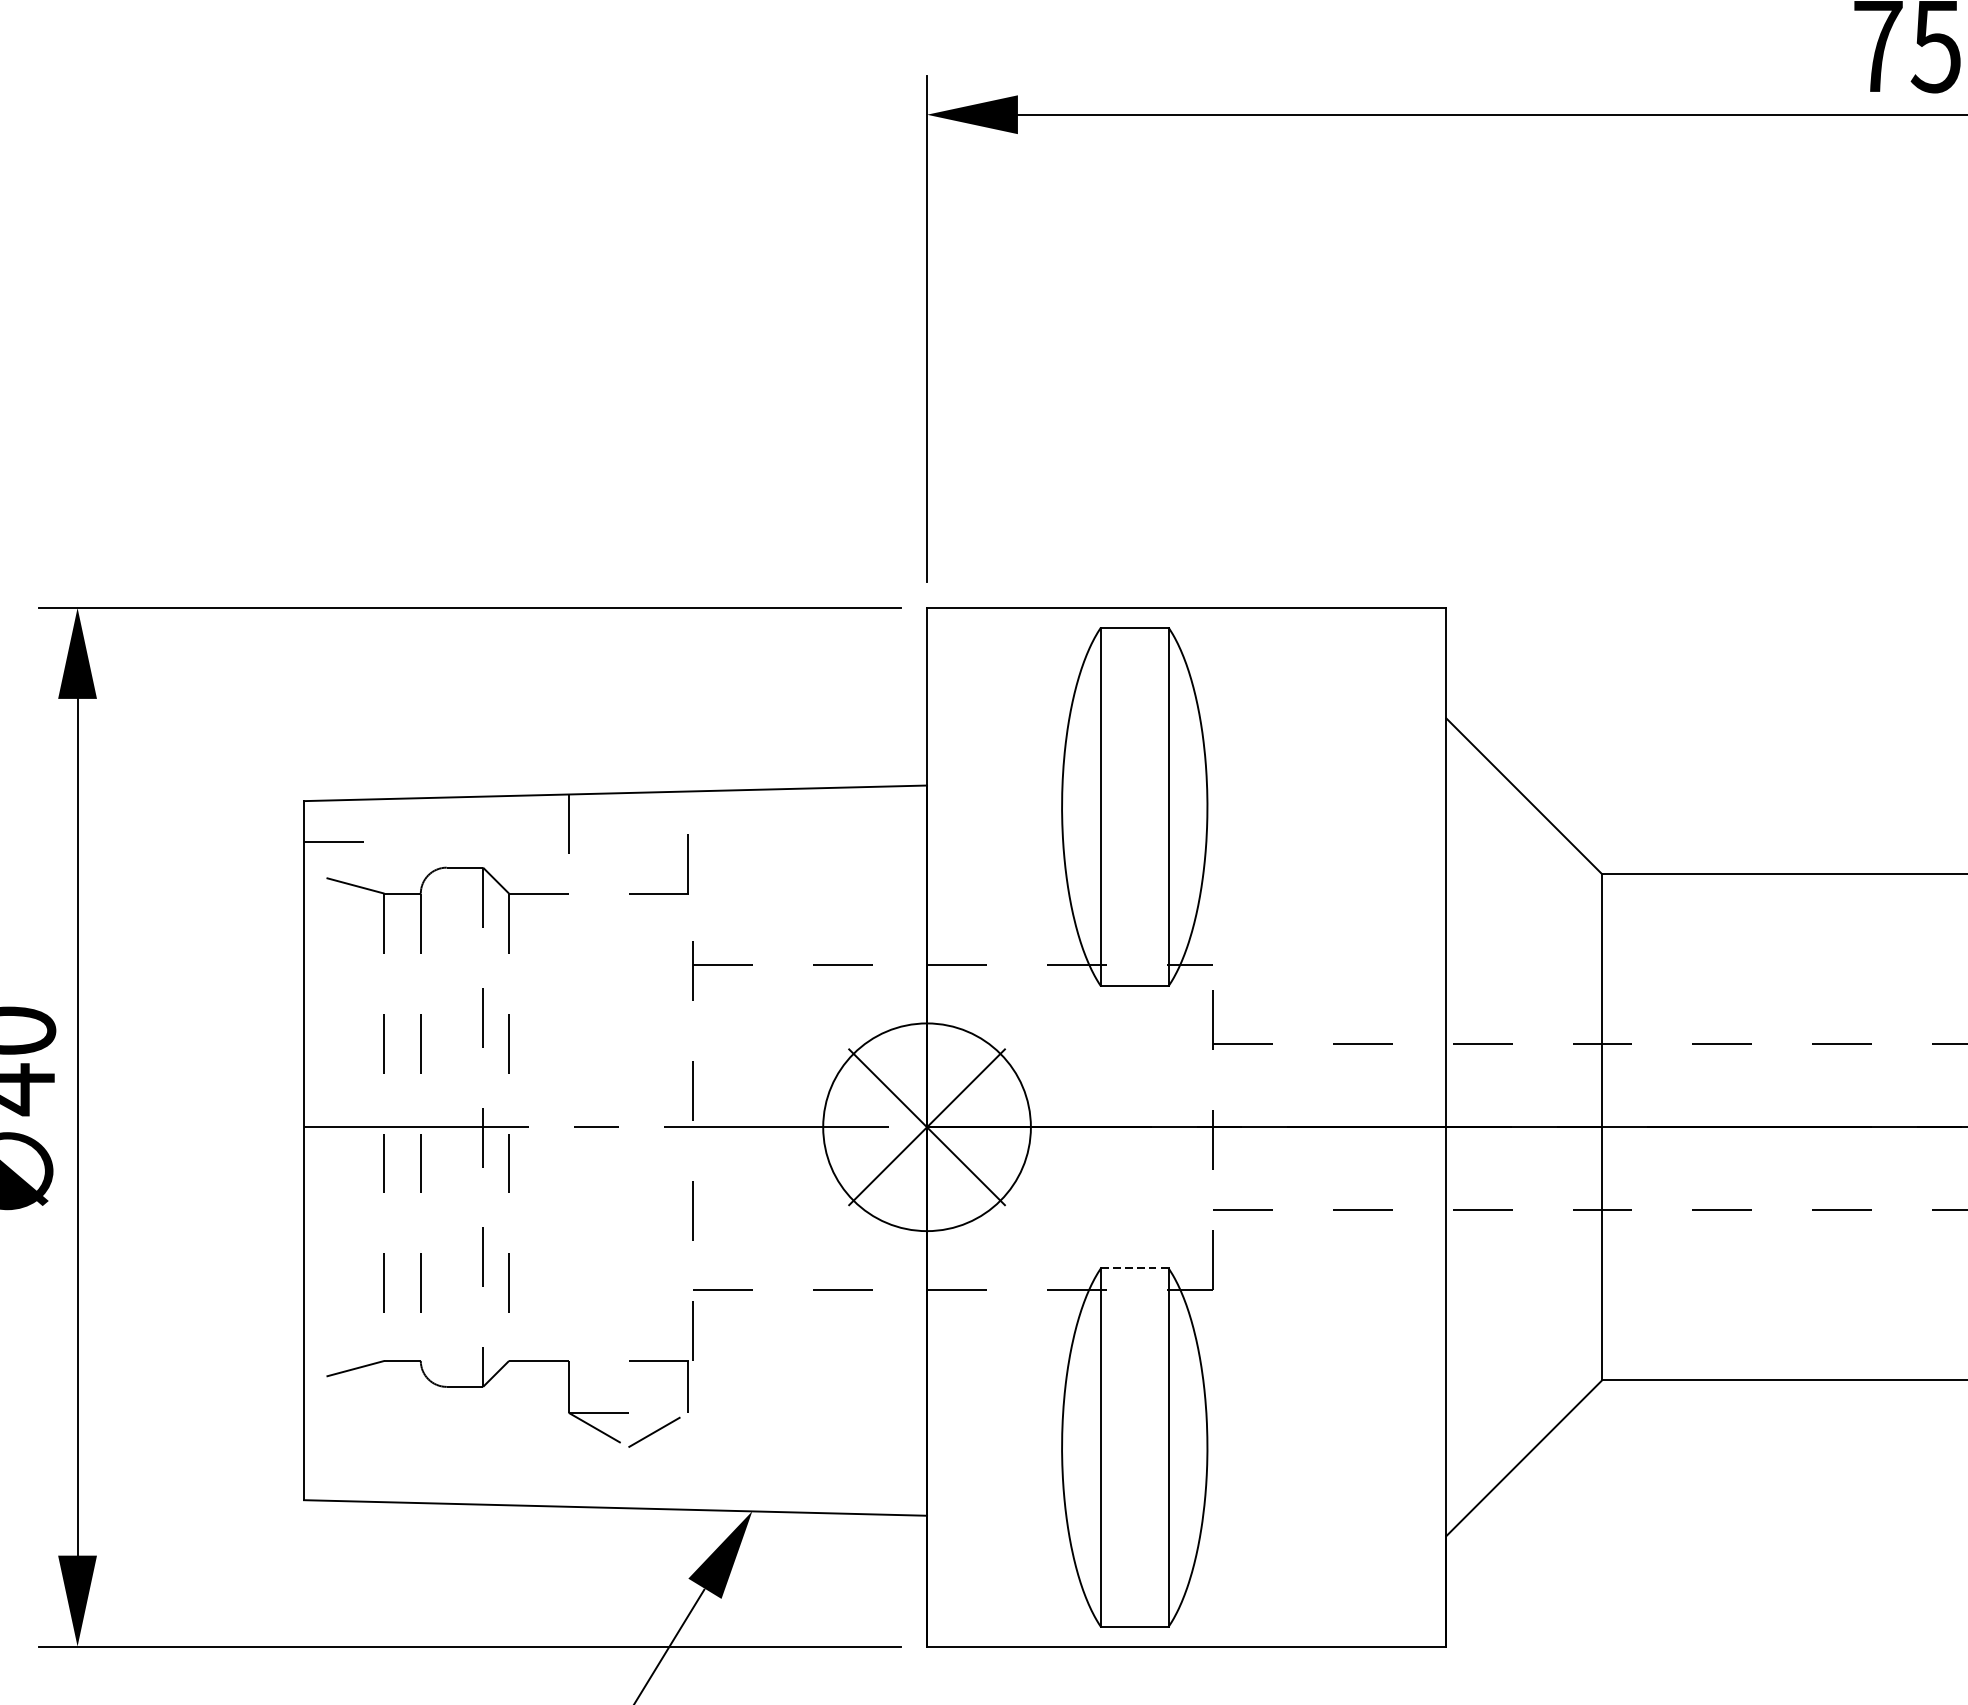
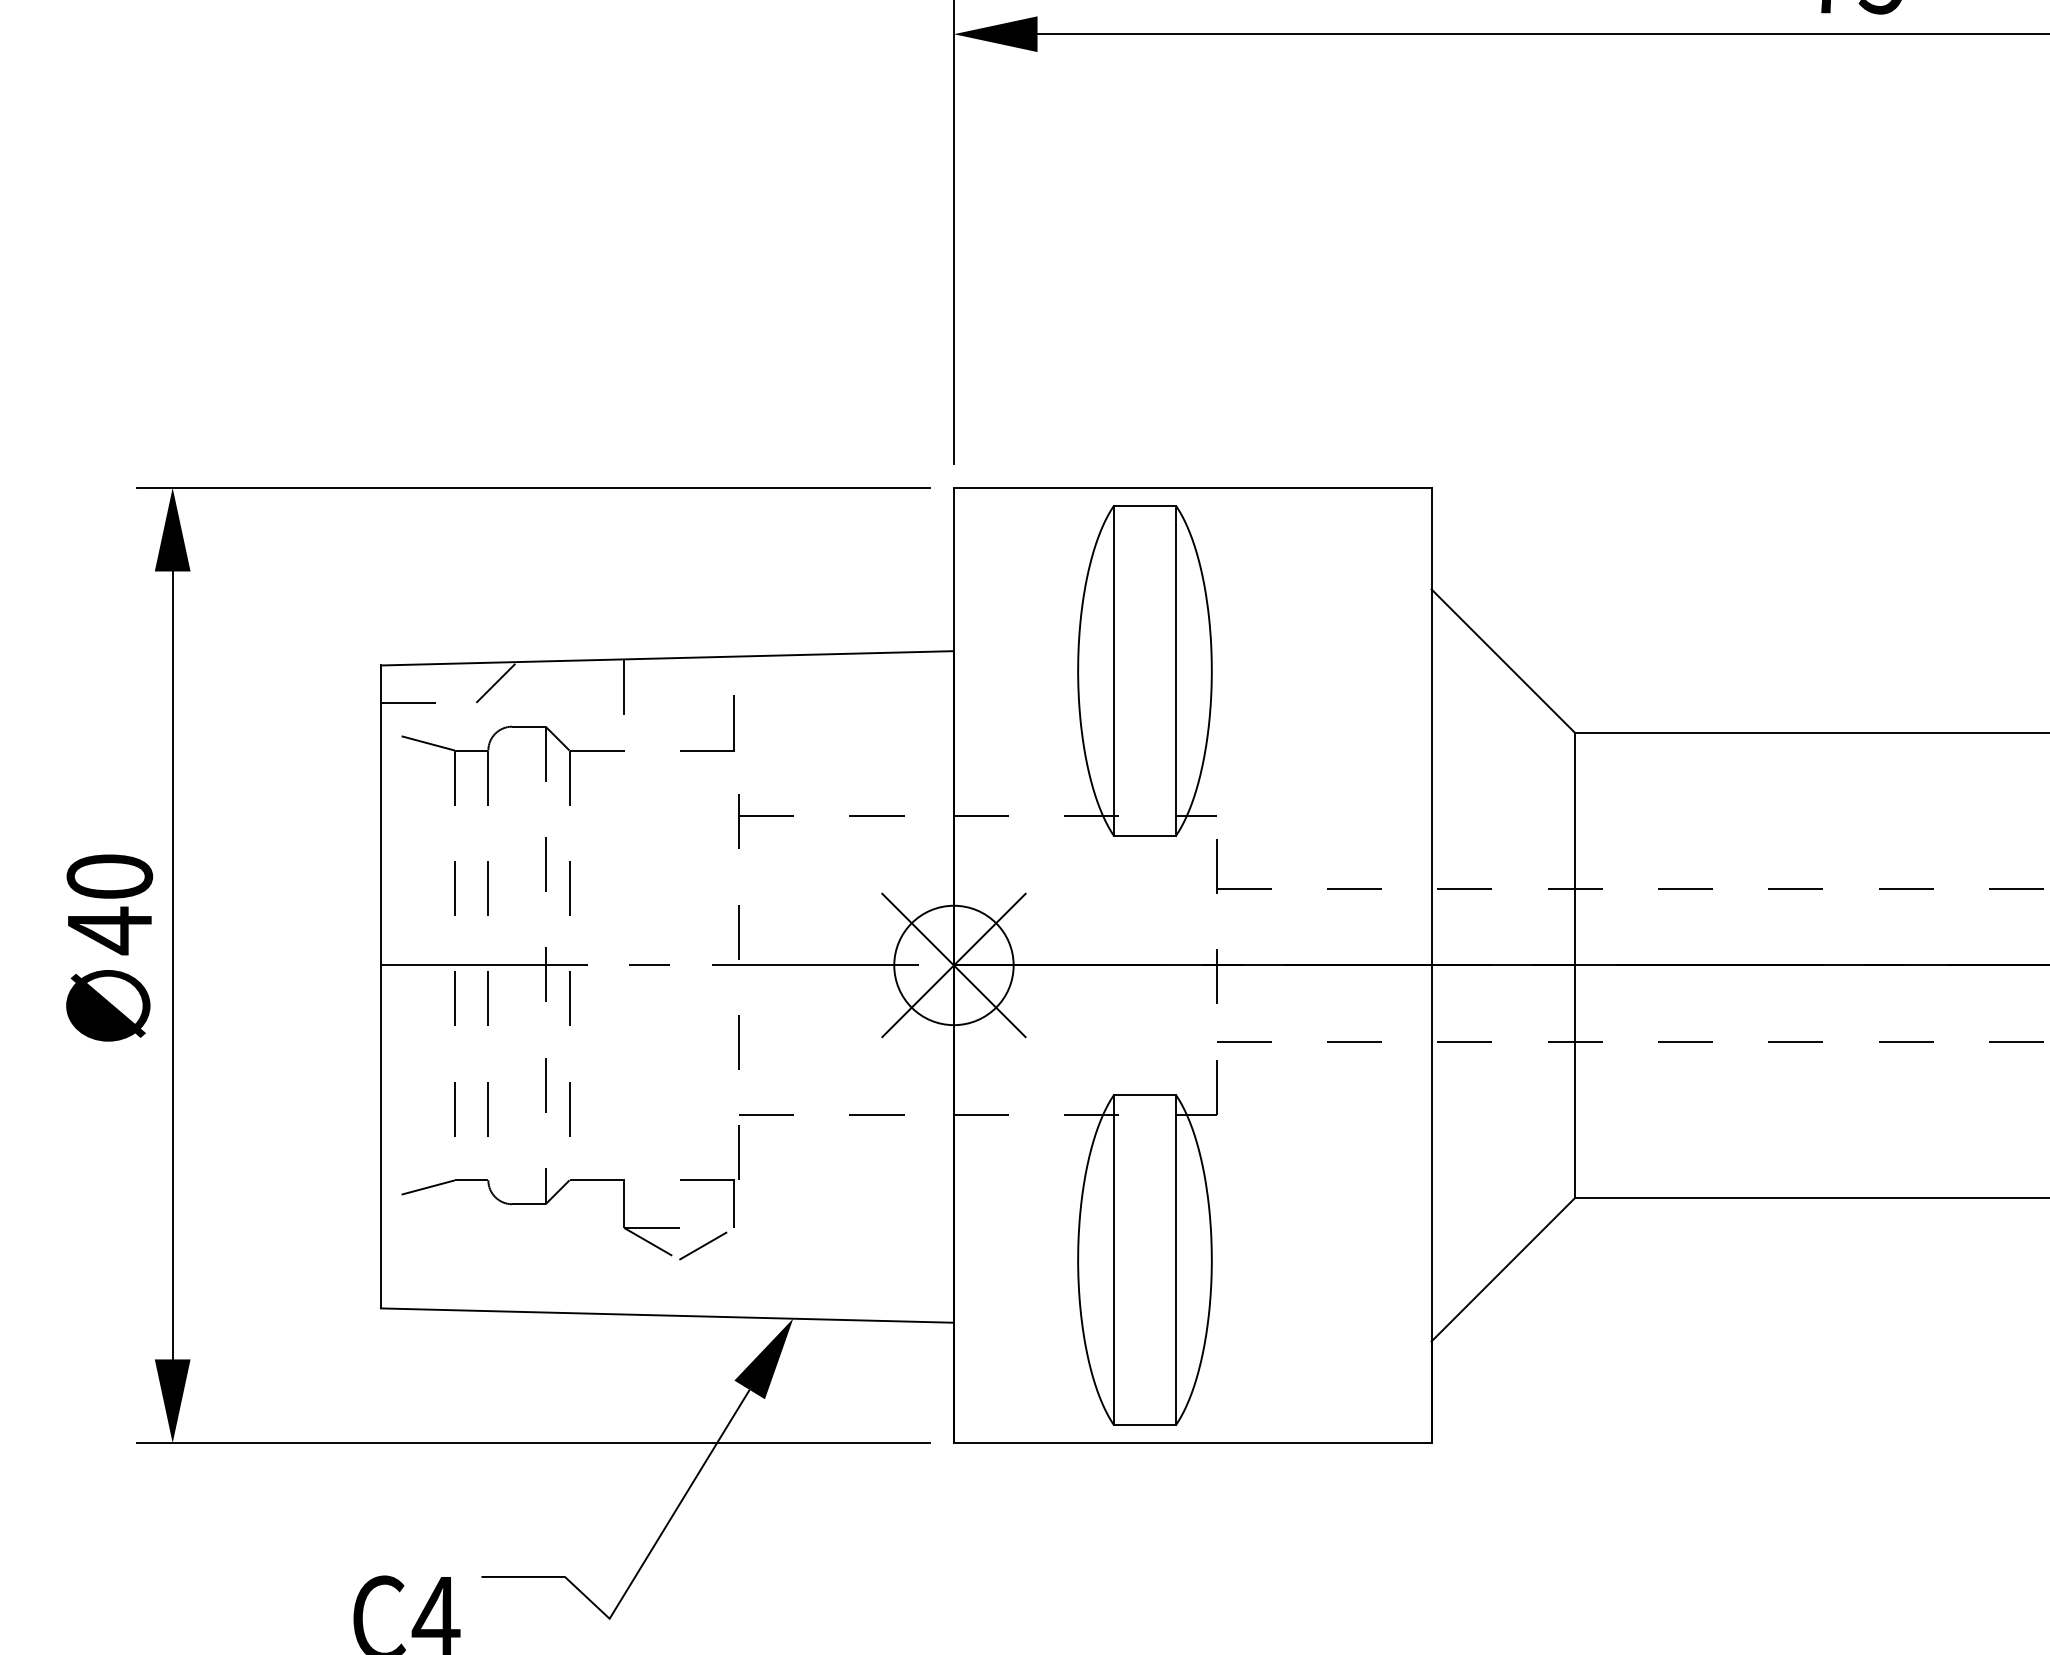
line: (429, 819) -> (496, 682), added
circle: (926, 1127) -> (953, 965), size x0.62
line: (1135, 1268) -> (1145, 1095), dashed -> solid

